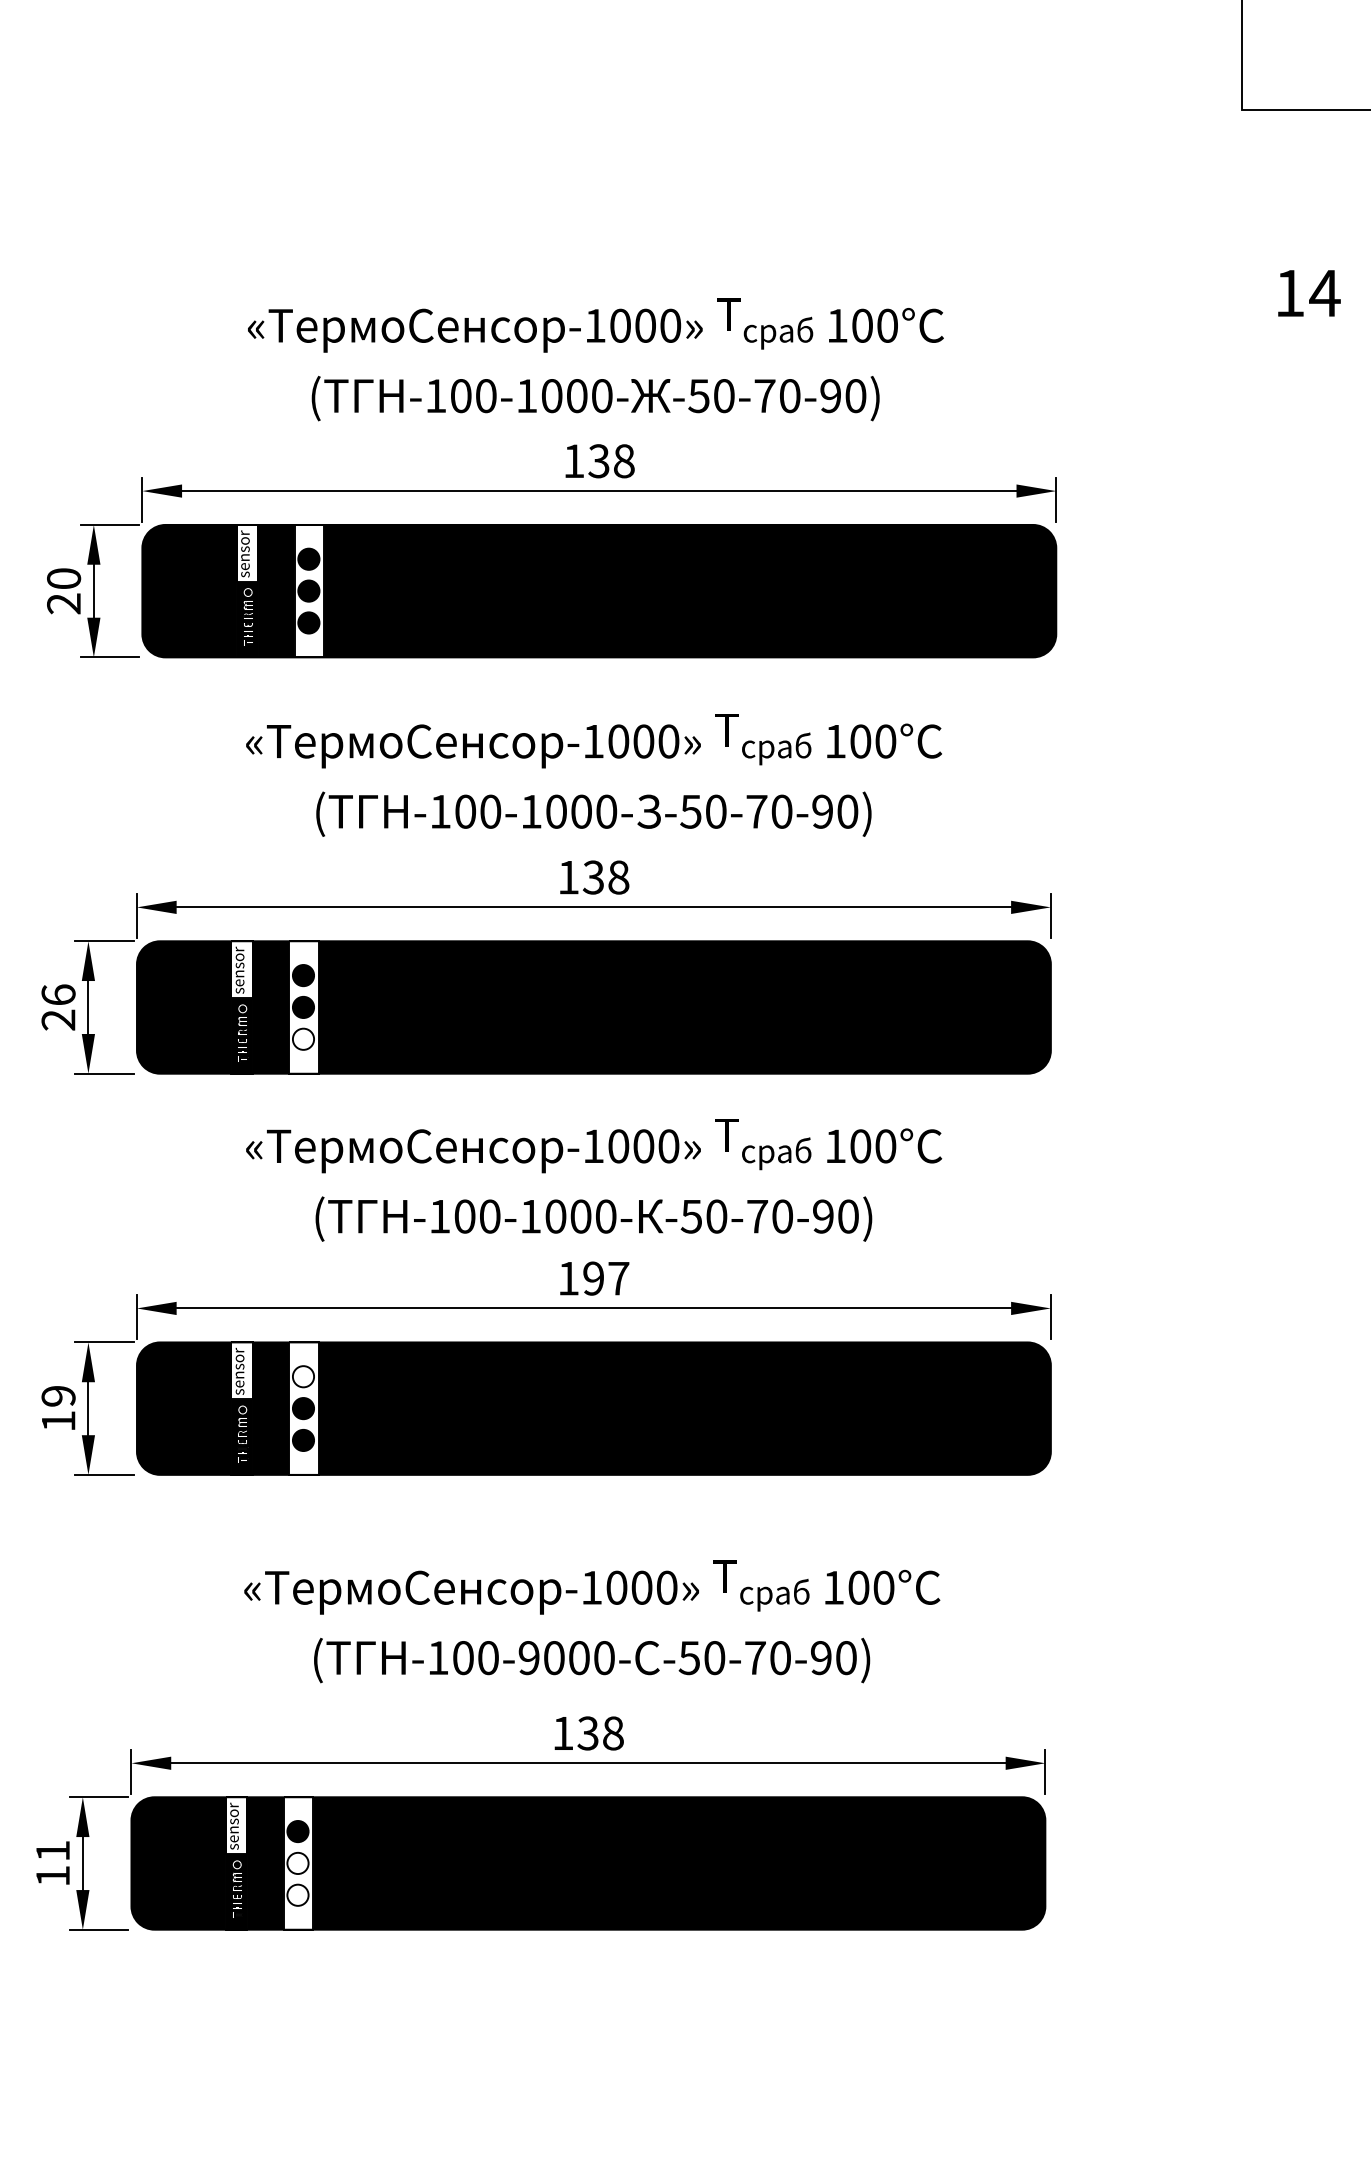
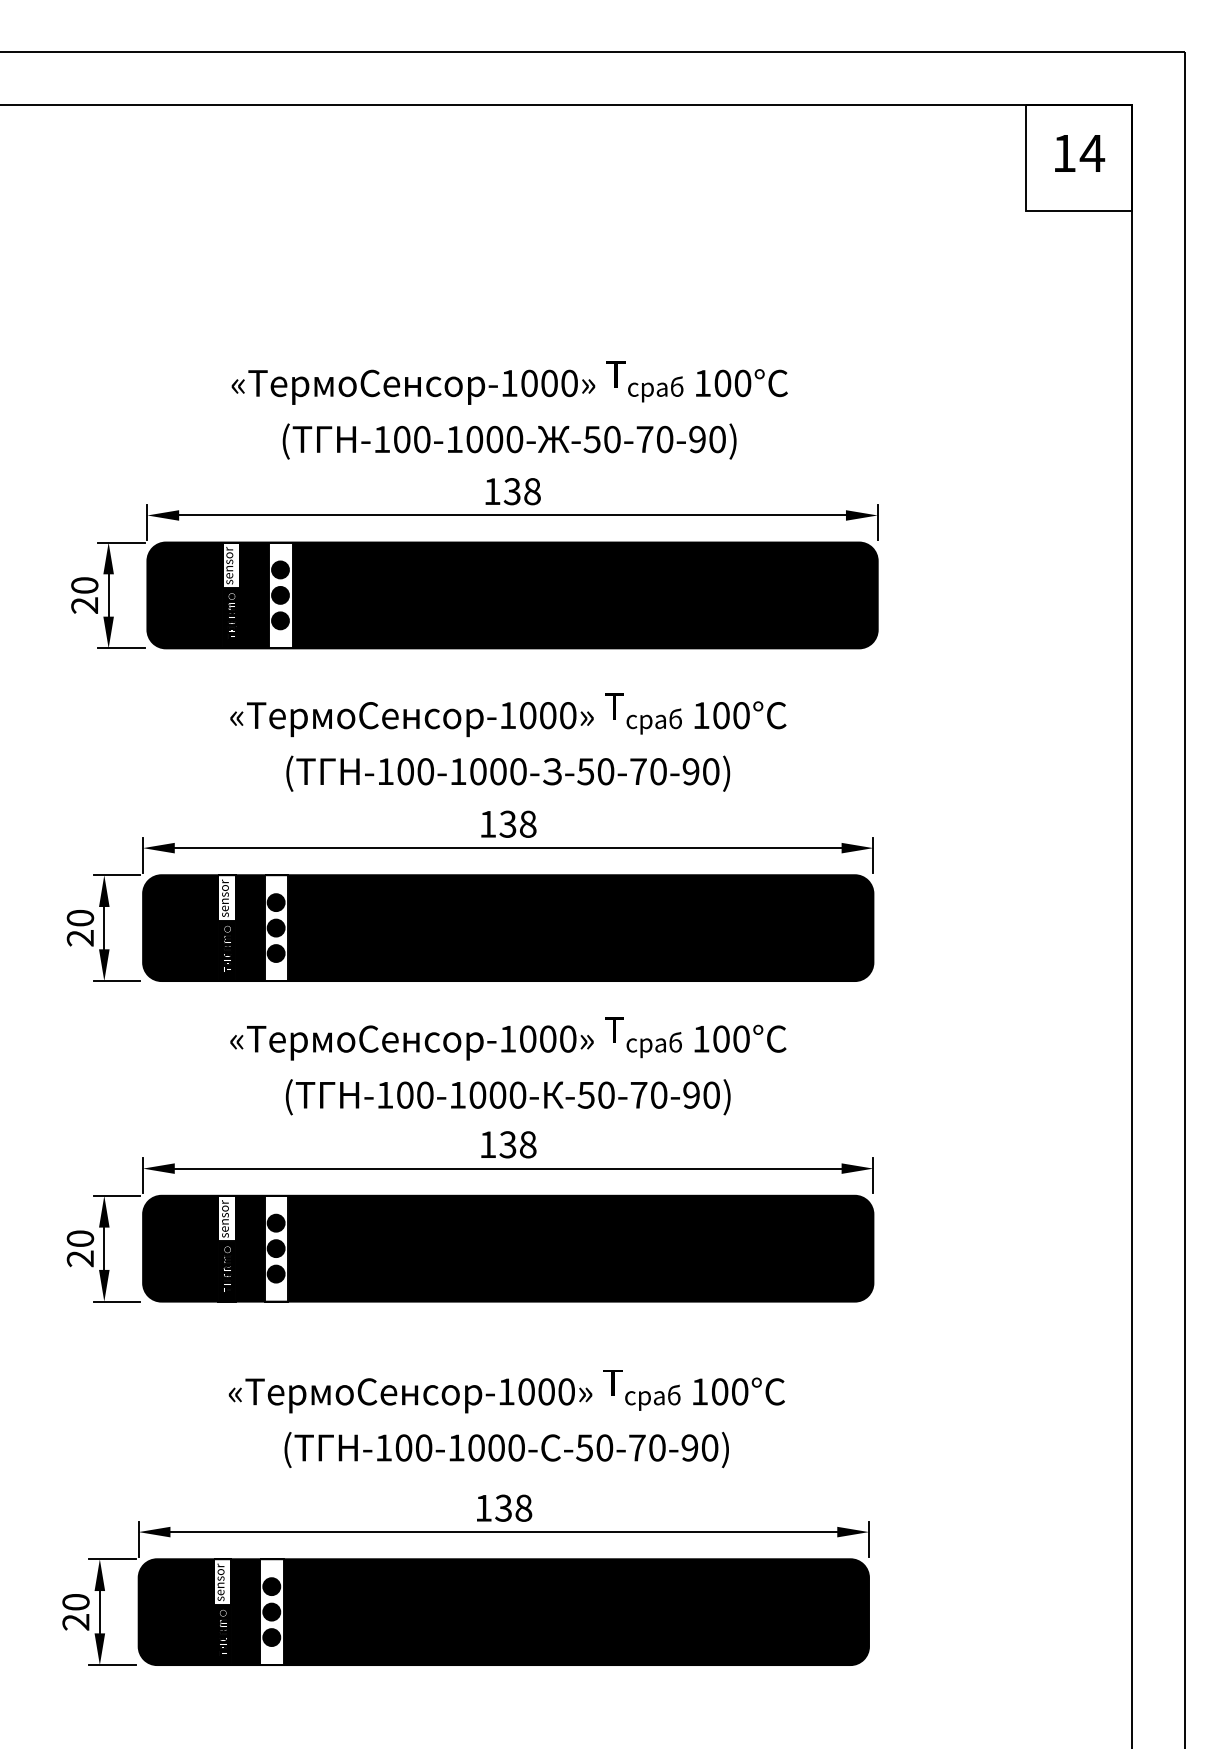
text: (1310, 293) -> (1080, 153), moved
text: (58, 994) -> (80, 917), 26 -> 20
fill: (302, 1039) -> (275, 953), added
text: (605, 1278) -> (517, 1144), 197 -> 138
fill: (302, 1375) -> (275, 1222), added
text: (58, 1408) -> (80, 1248), 19 -> 20
text: (529, 1657) -> (456, 1447), -100-9000- -> -100-1000-
fill: (297, 1862) -> (271, 1611), added
text: (52, 1863) -> (75, 1612), 11 -> 20
fill: (297, 1895) -> (271, 1637), added

